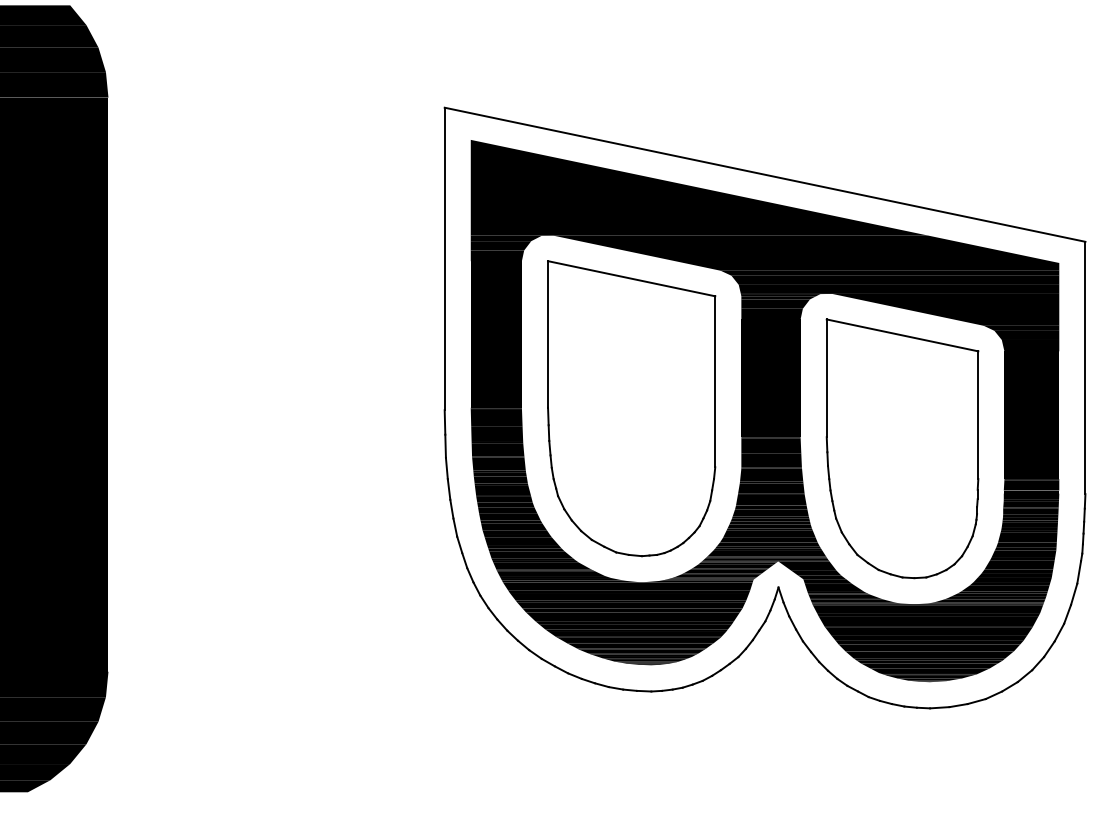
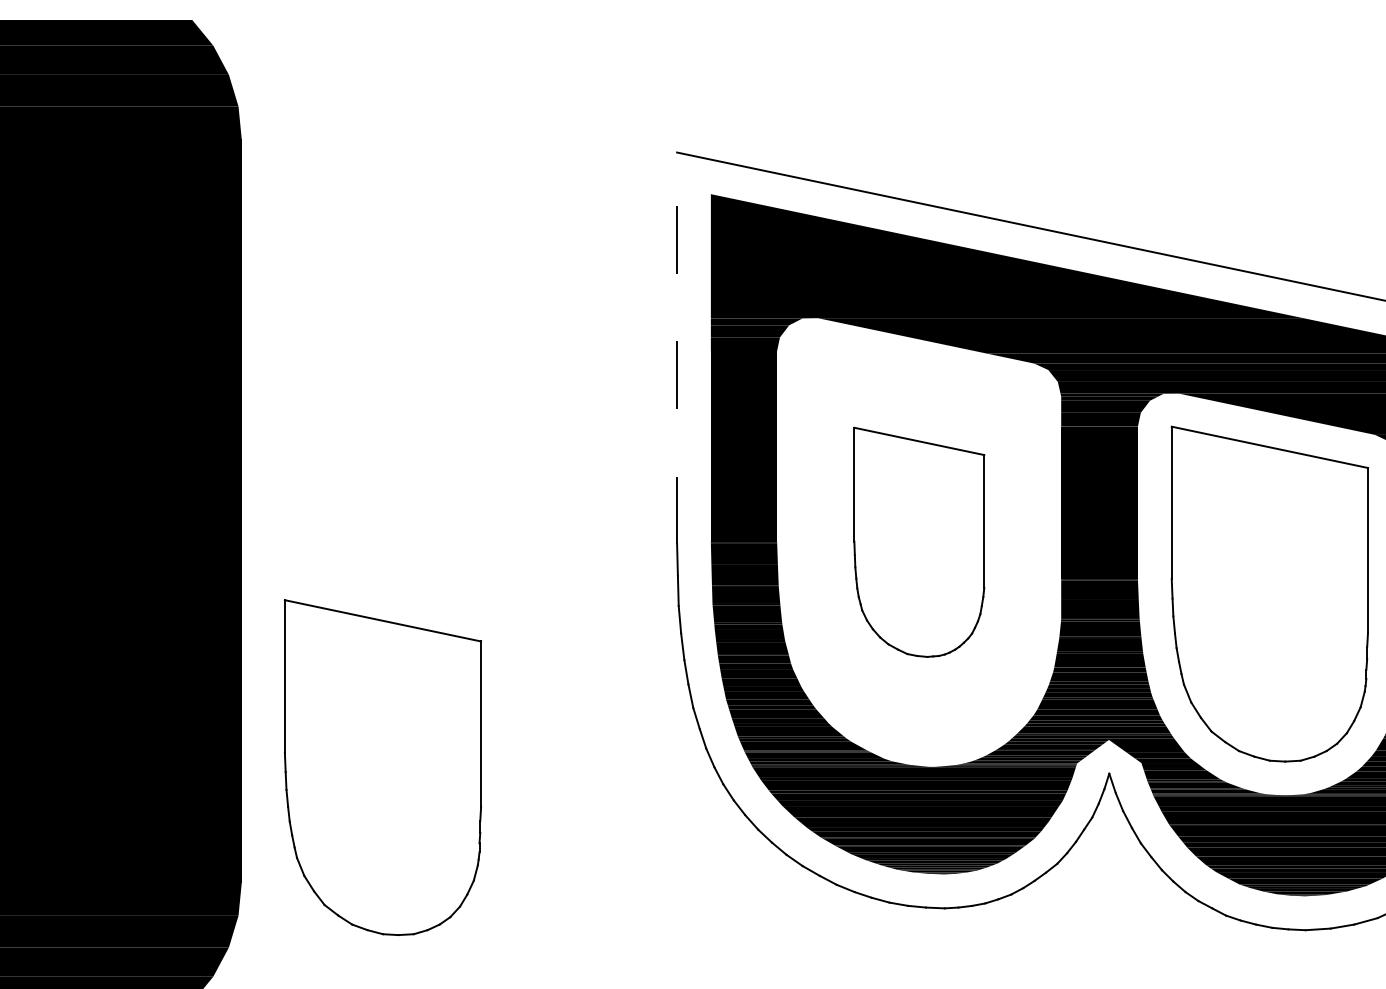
line: (444, 258) -> (676, 347), solid -> dashed
part: (631, 408) -> (918, 541), size x0.6
part: (217, 582) -> (382, 767), added

